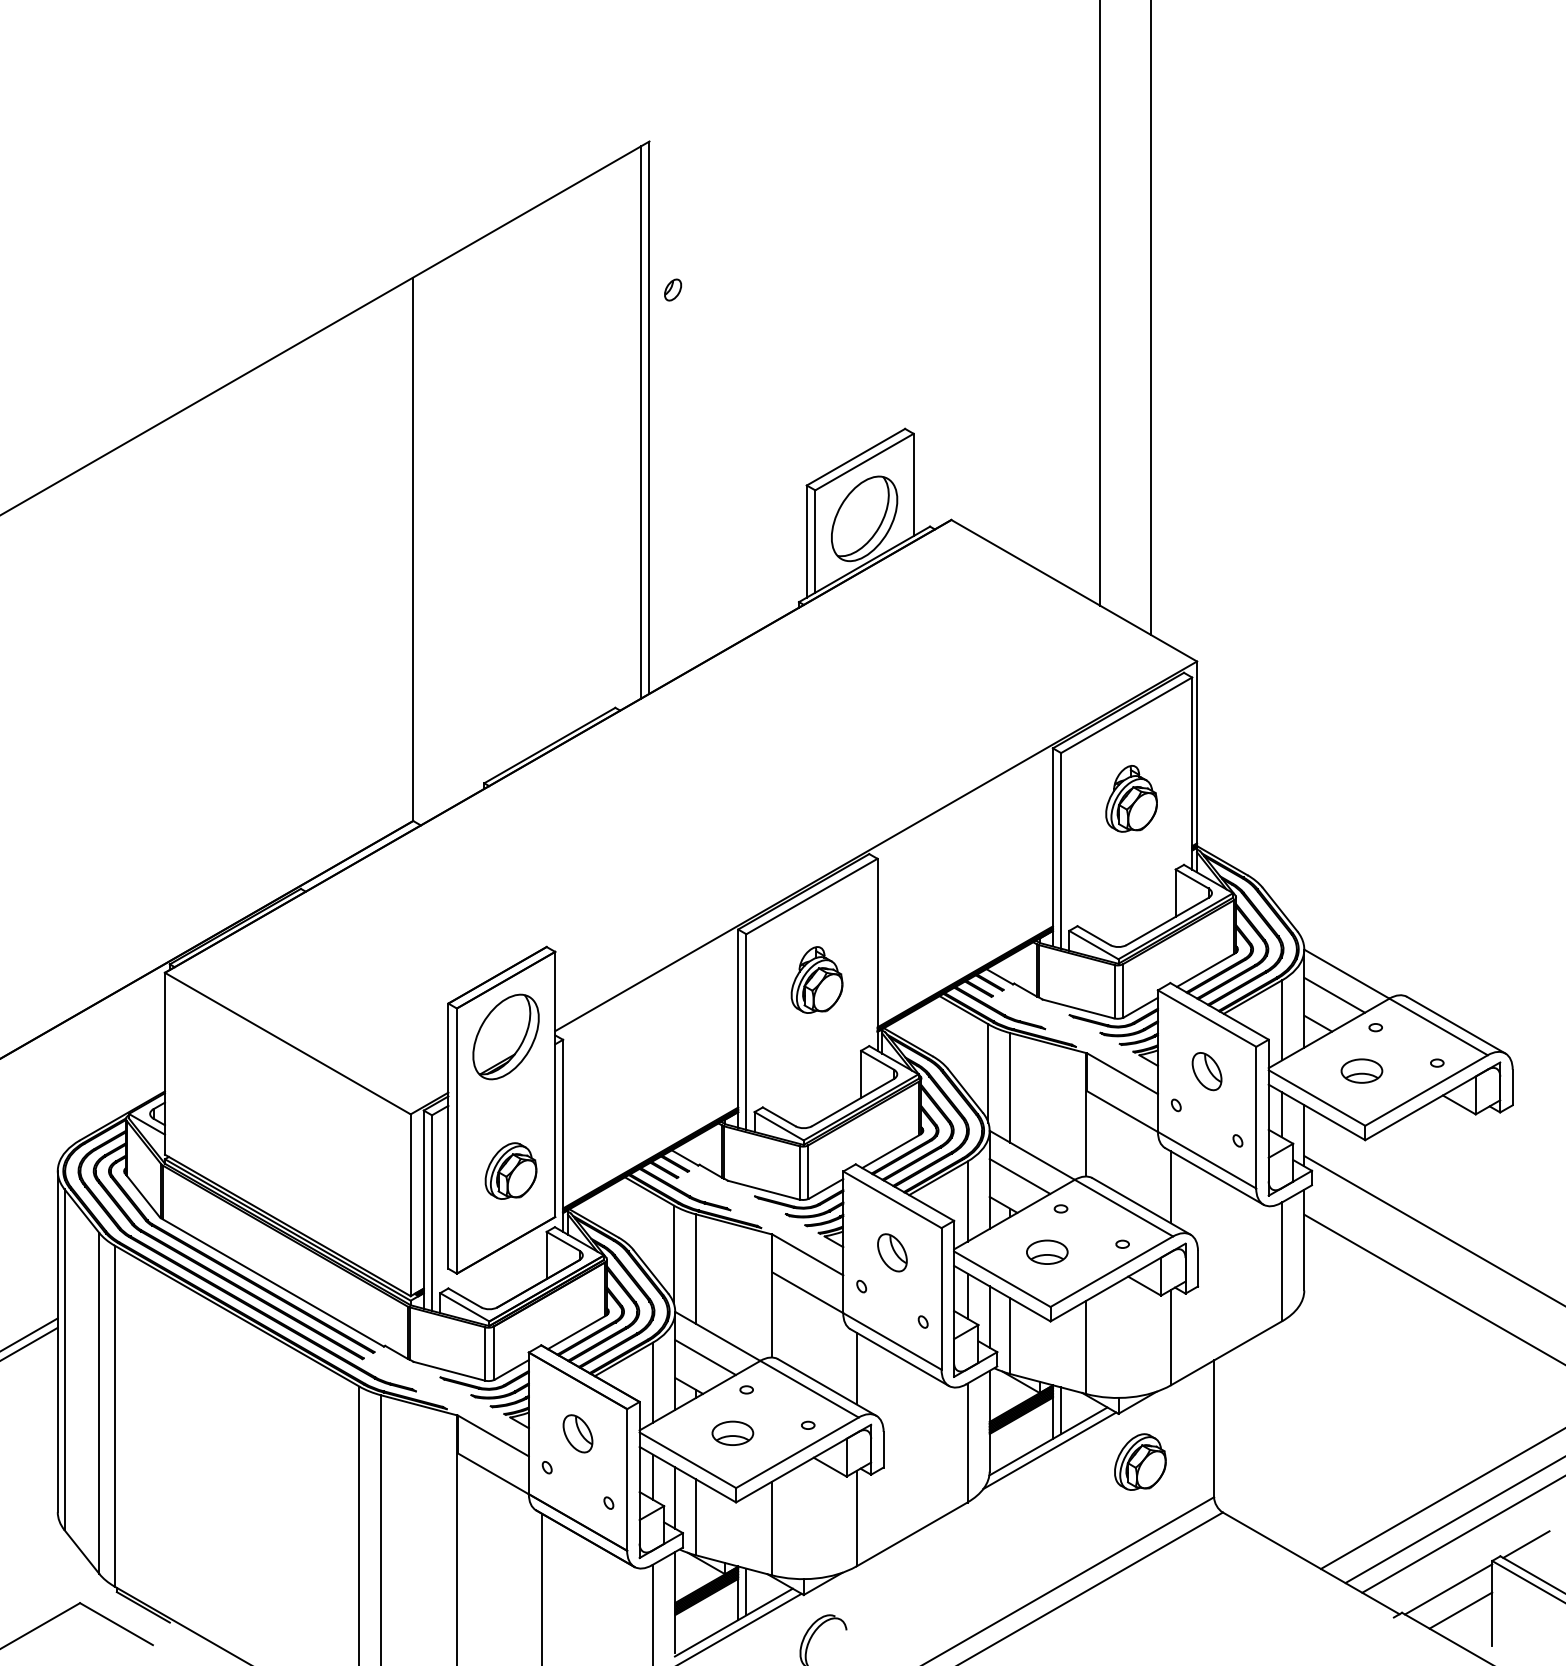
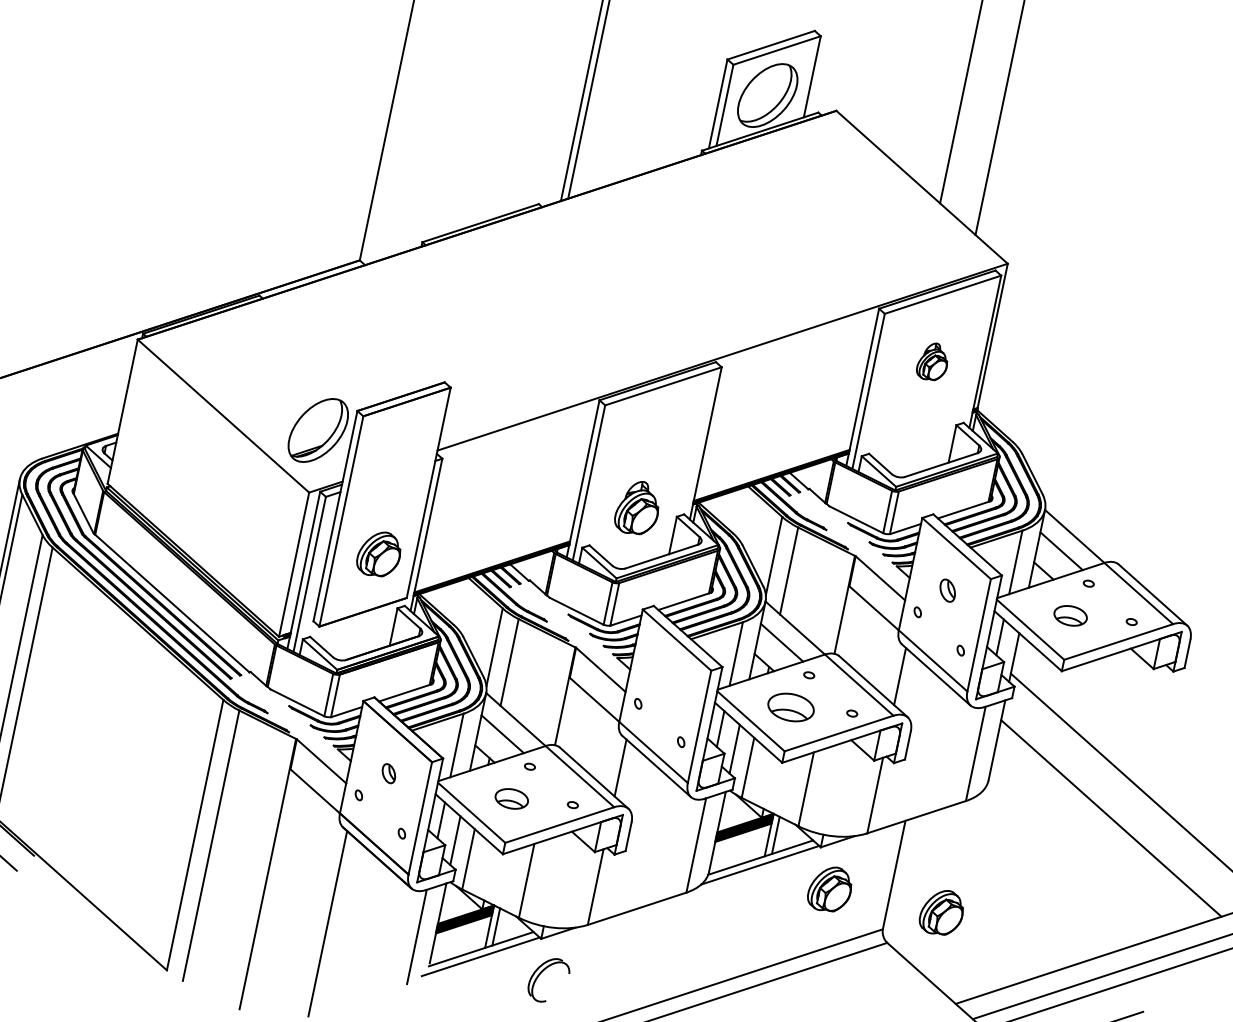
part: (1131, 798) -> (933, 361), size x0.7
part: (816, 979) -> (637, 507), moved
part: (505, 1036) -> (317, 429), moved
part: (1206, 1071) -> (947, 590), size x0.7
part: (1047, 1251) -> (791, 706), size x1.4
part: (892, 1252) -> (668, 681), removed
part: (577, 1433) -> (388, 773), size x0.6
part: (1281, 1461) -> (942, 912), added

